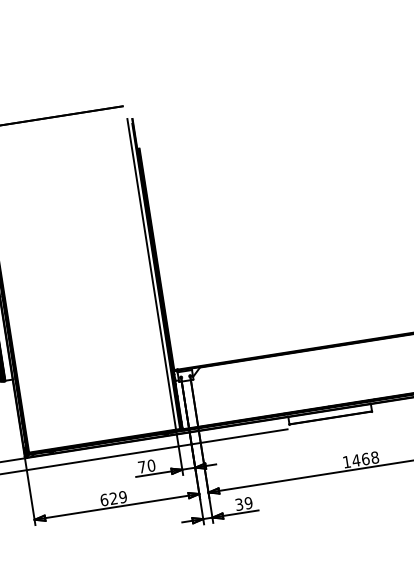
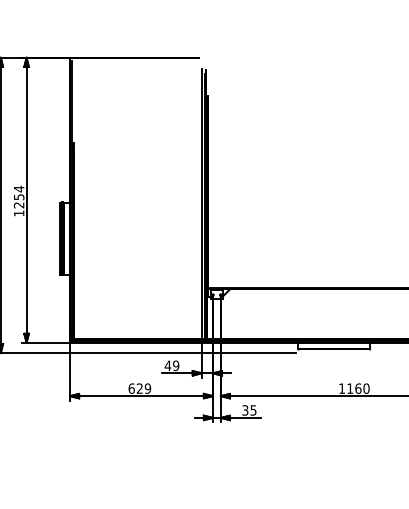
text: (364, 459) -> (357, 388), 1468 -> 1160
text: (146, 466) -> (171, 365), 70 -> 49
text: (248, 503) -> (253, 410), 39 -> 35

